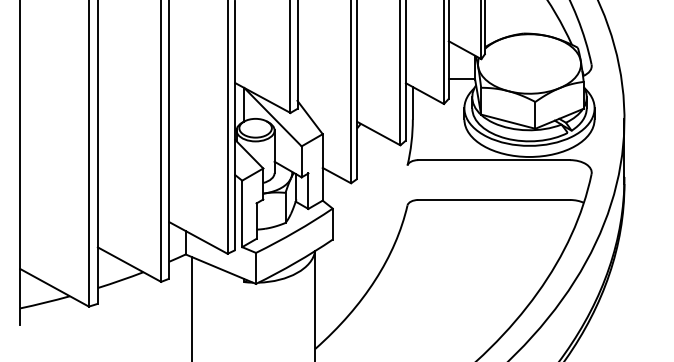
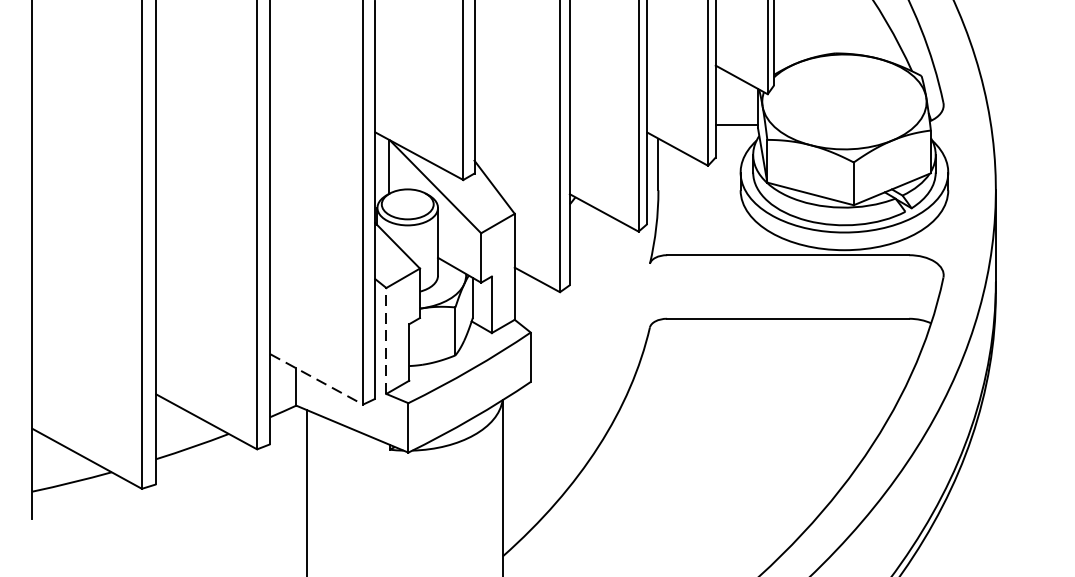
line: (242, 213) -> (386, 340), solid -> dashed
line: (198, 238) -> (316, 380), solid -> dashed

